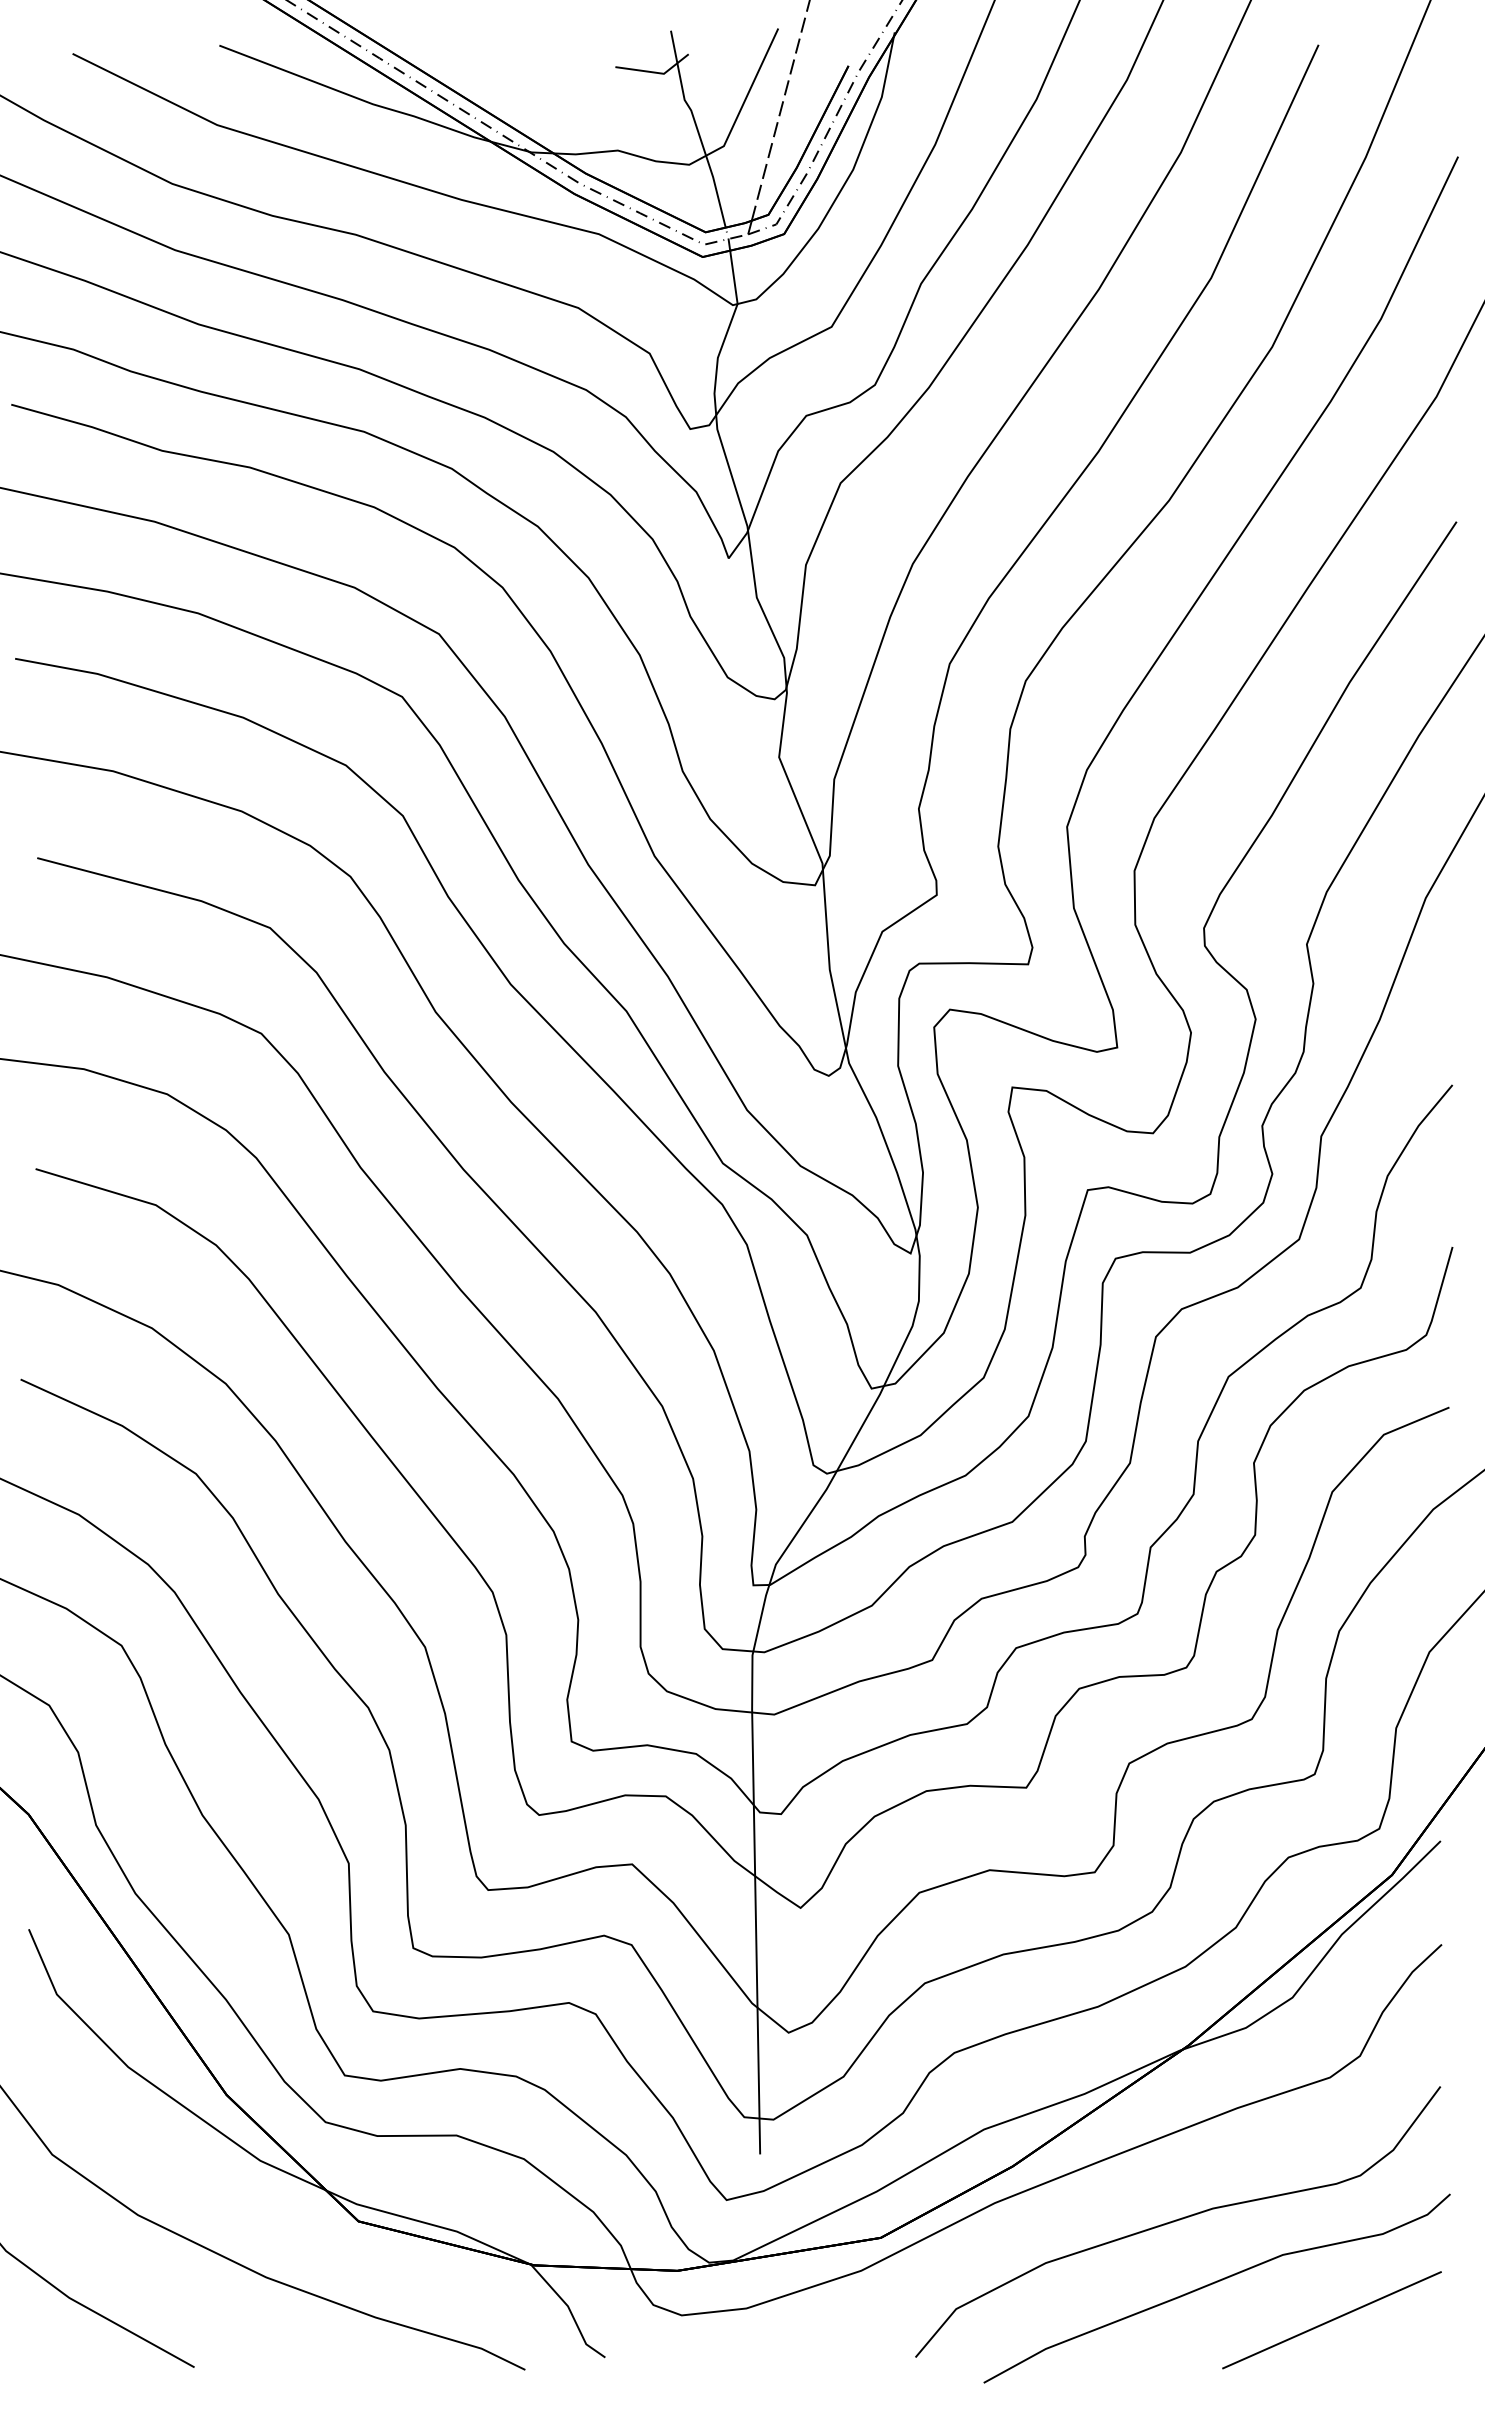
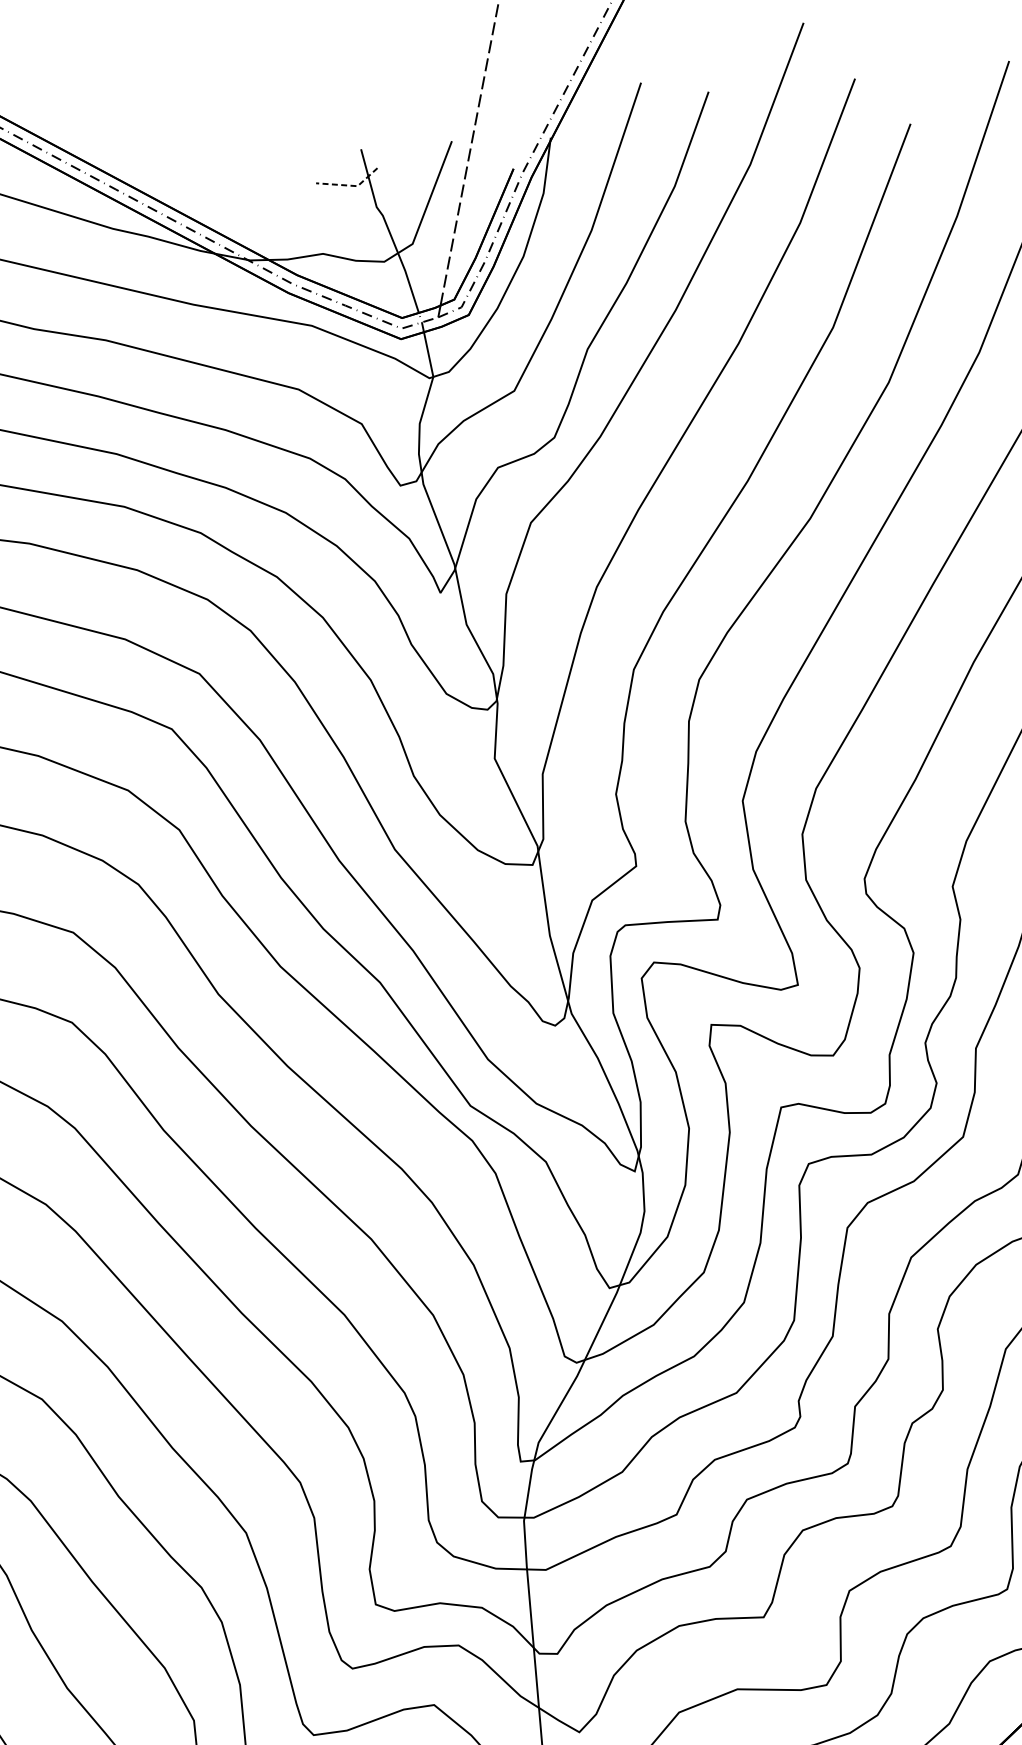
line: (655, 72) -> (350, 185), solid -> dashed

